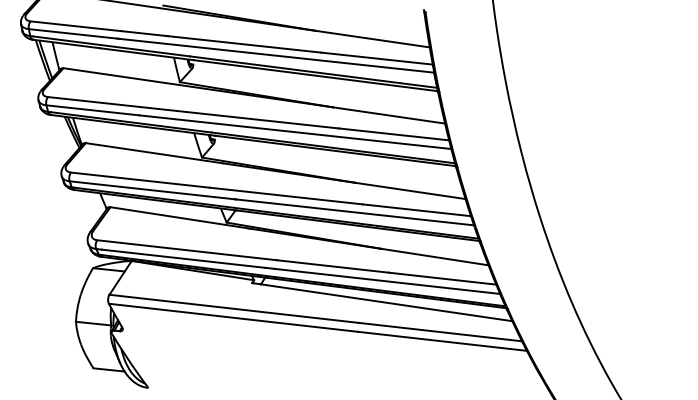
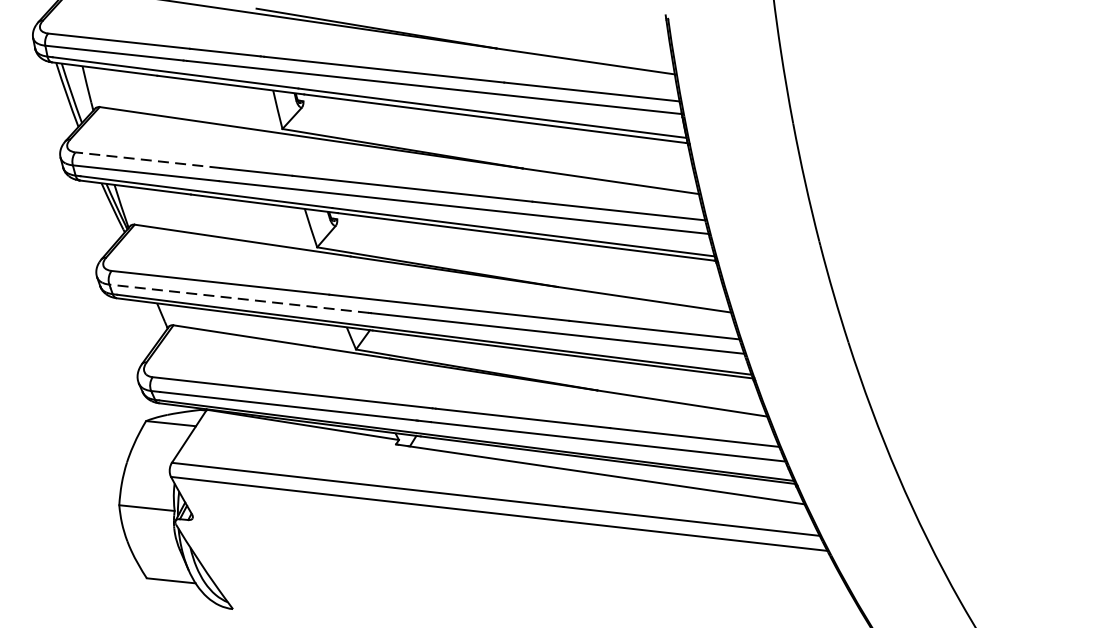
line: (93, 102) -> (146, 160), solid -> dashed
line: (151, 190) -> (237, 299), solid -> dashed

